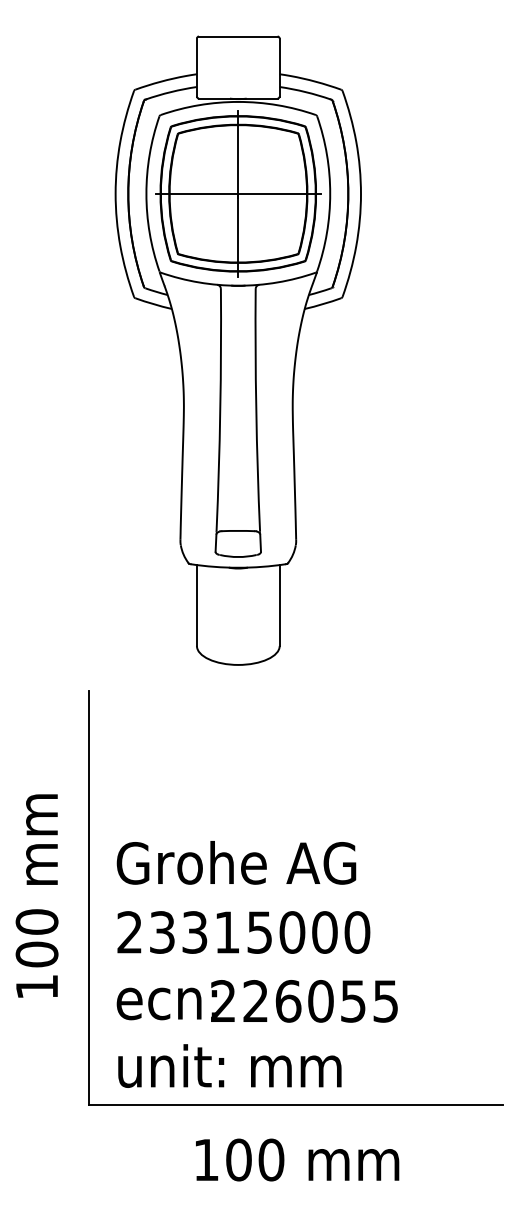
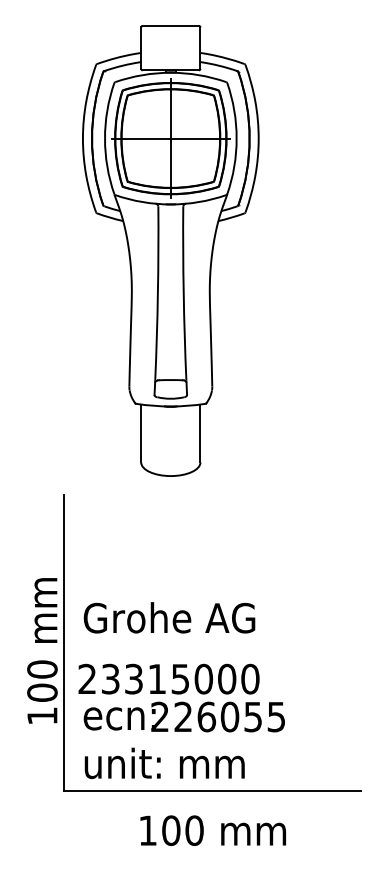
text: (36, 895) -> (42, 650), moved
text: (243, 932) -> (168, 679), moved

